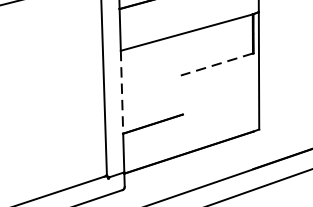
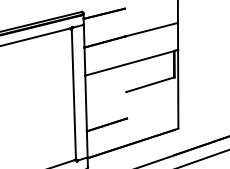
line: (217, 63) -> (150, 84), dashed -> solid
line: (122, 92) -> (86, 103), dashed -> solid

